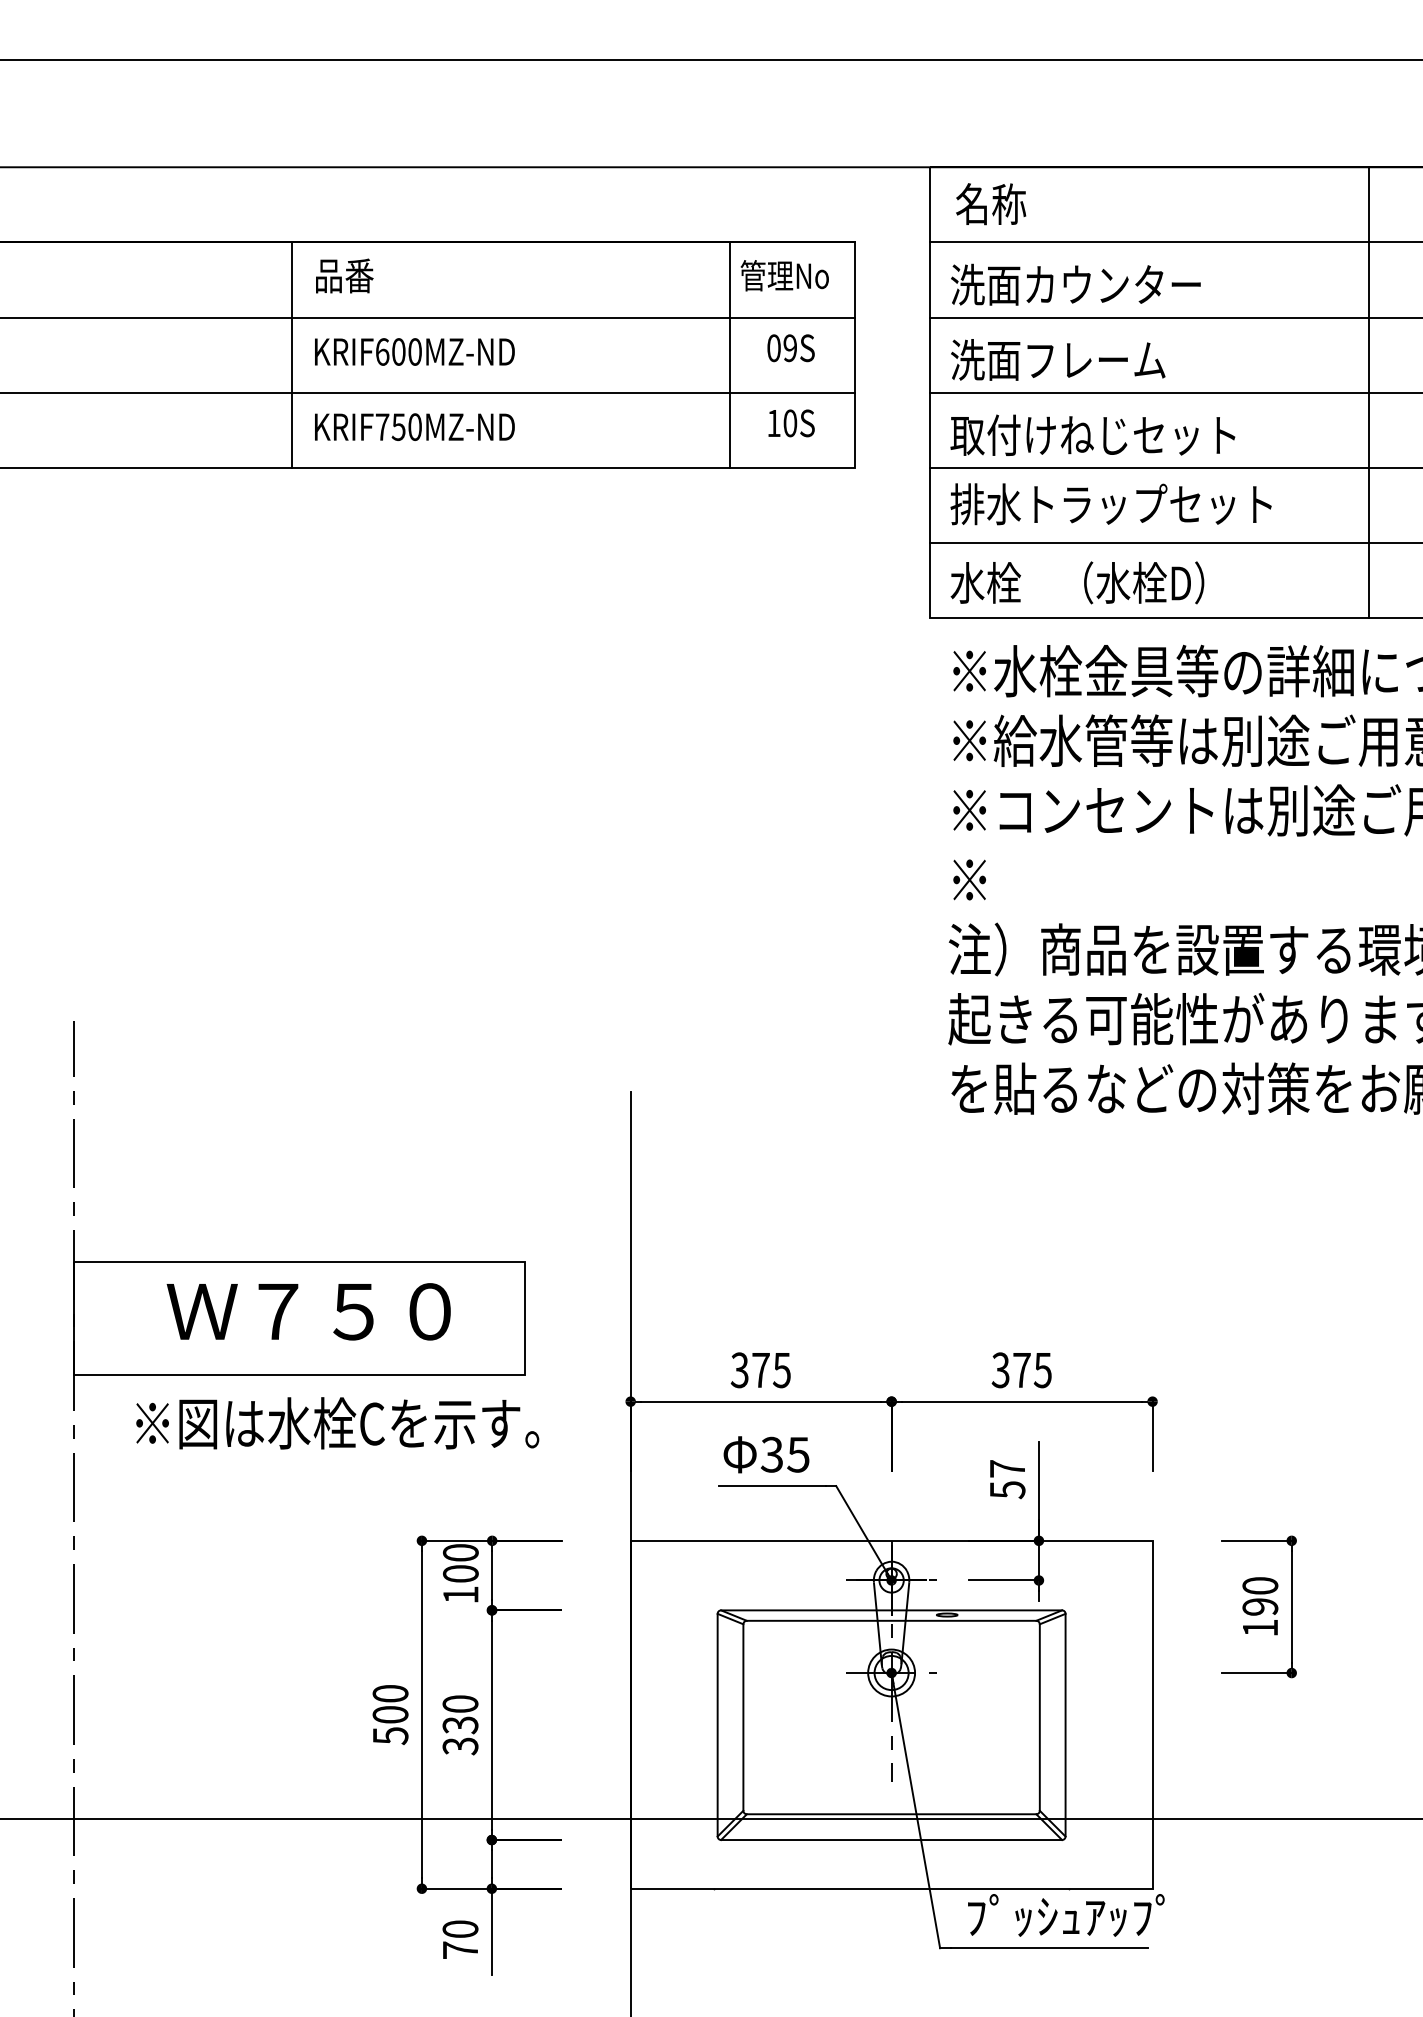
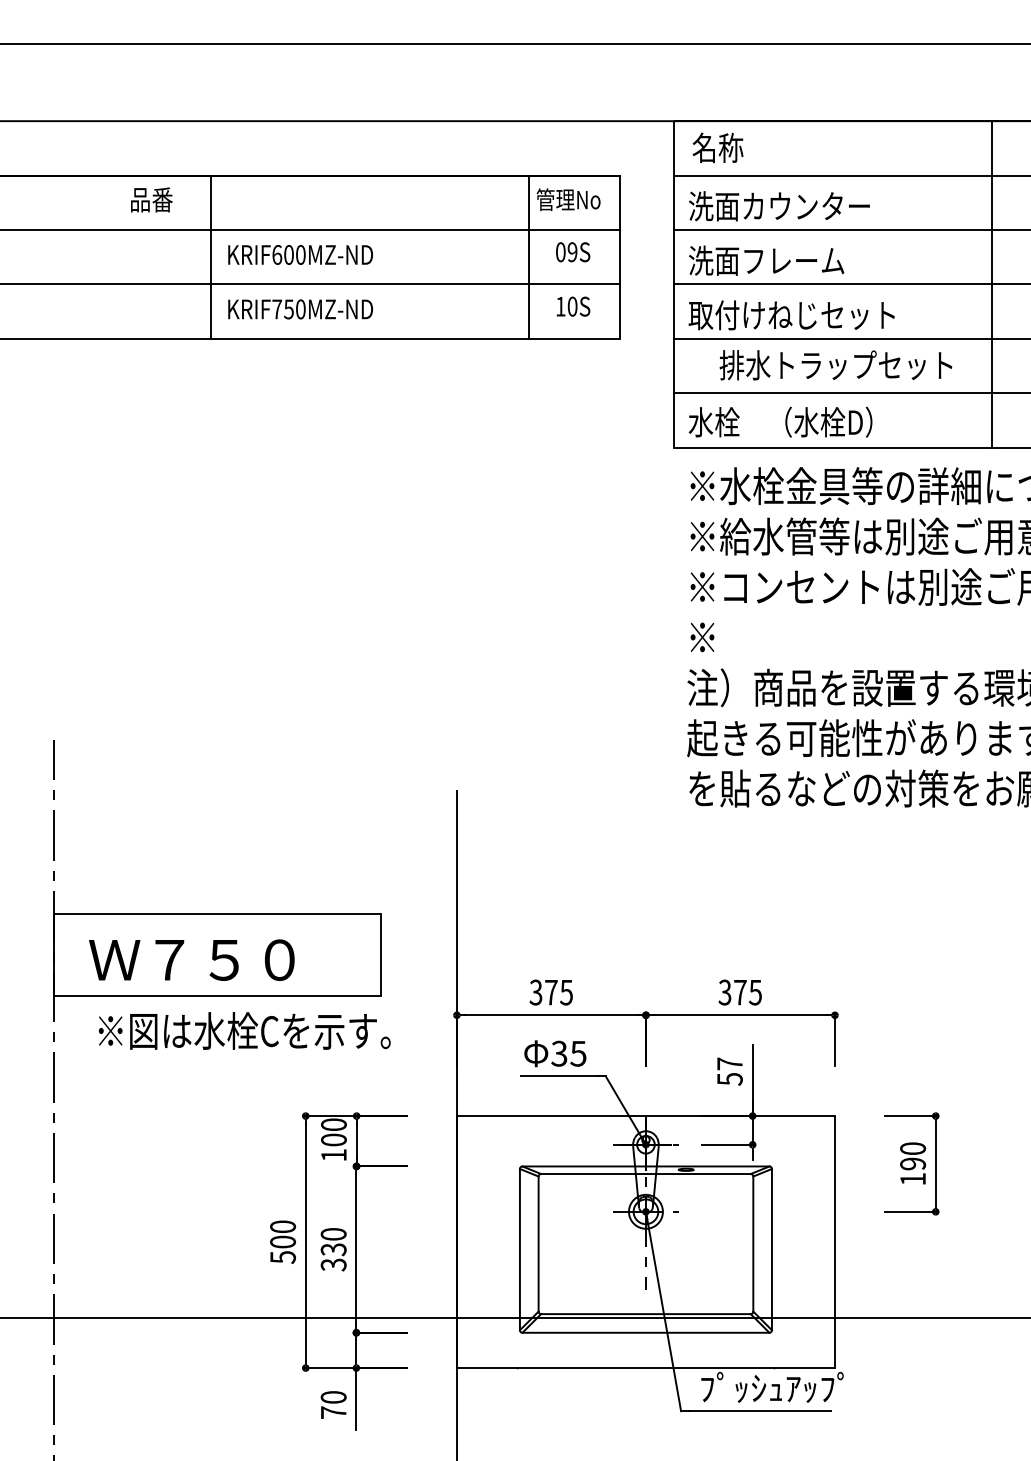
text: (344, 275) -> (151, 199), moved
text: (1110, 504) -> (835, 365), moved
text: (308, 1310) -> (191, 959), moved

